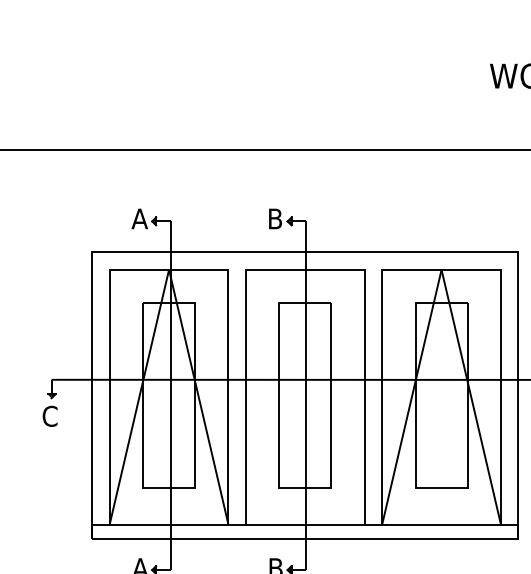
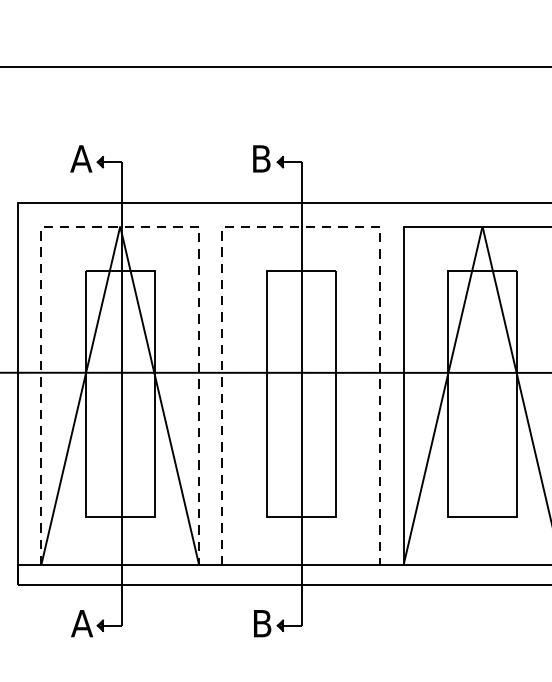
line: (169, 269) -> (120, 226), solid -> dashed
line: (305, 269) -> (301, 226), solid -> dashed

